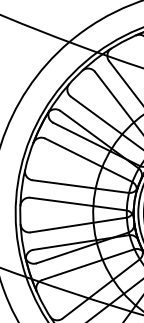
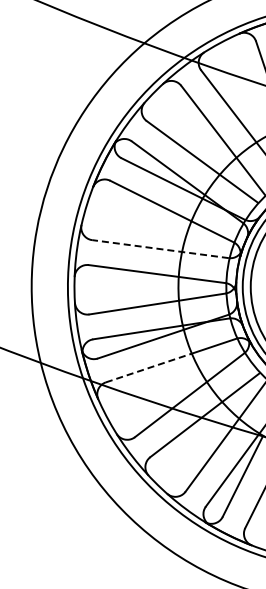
line: (80, 186) -> (160, 249), solid -> dashed
line: (72, 269) -> (149, 367), solid -> dashed

